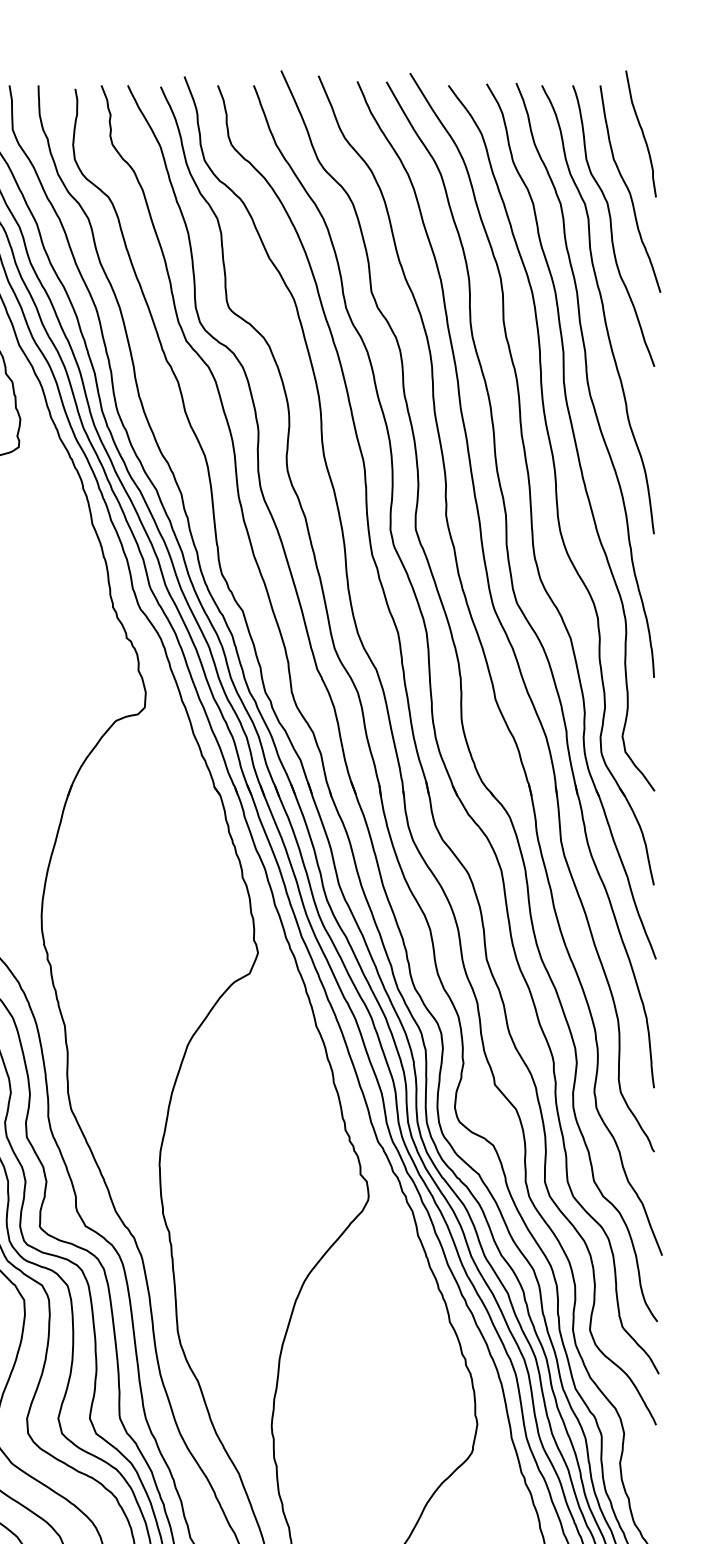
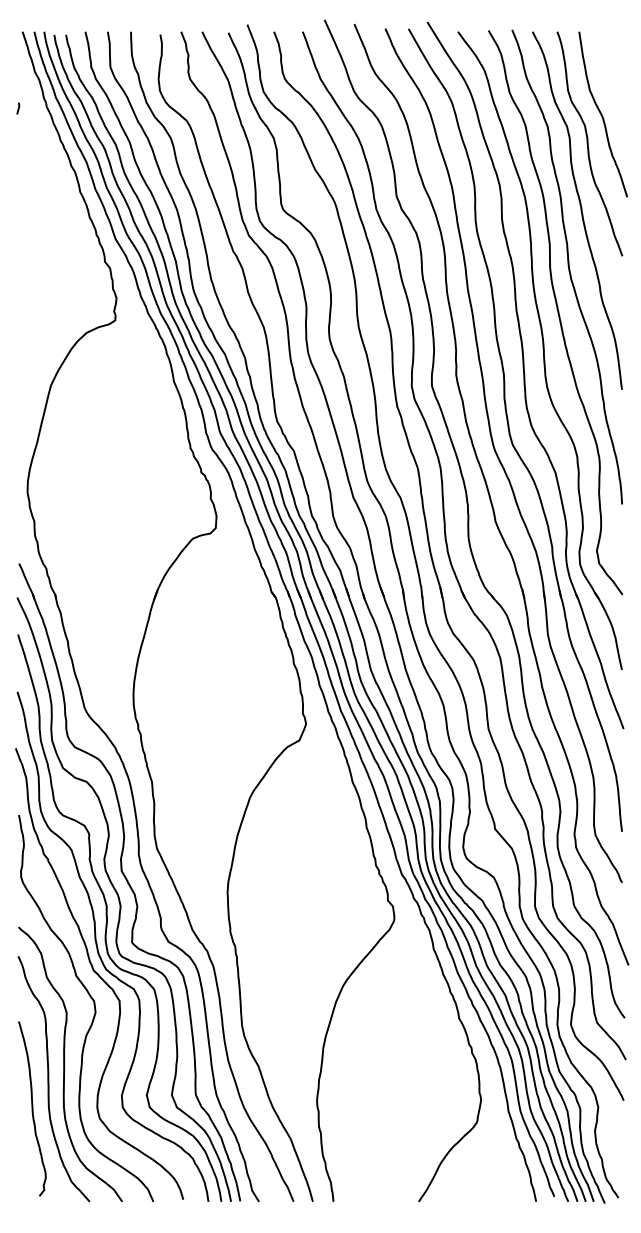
curve: (642, 133) -> (612, 70), removed

